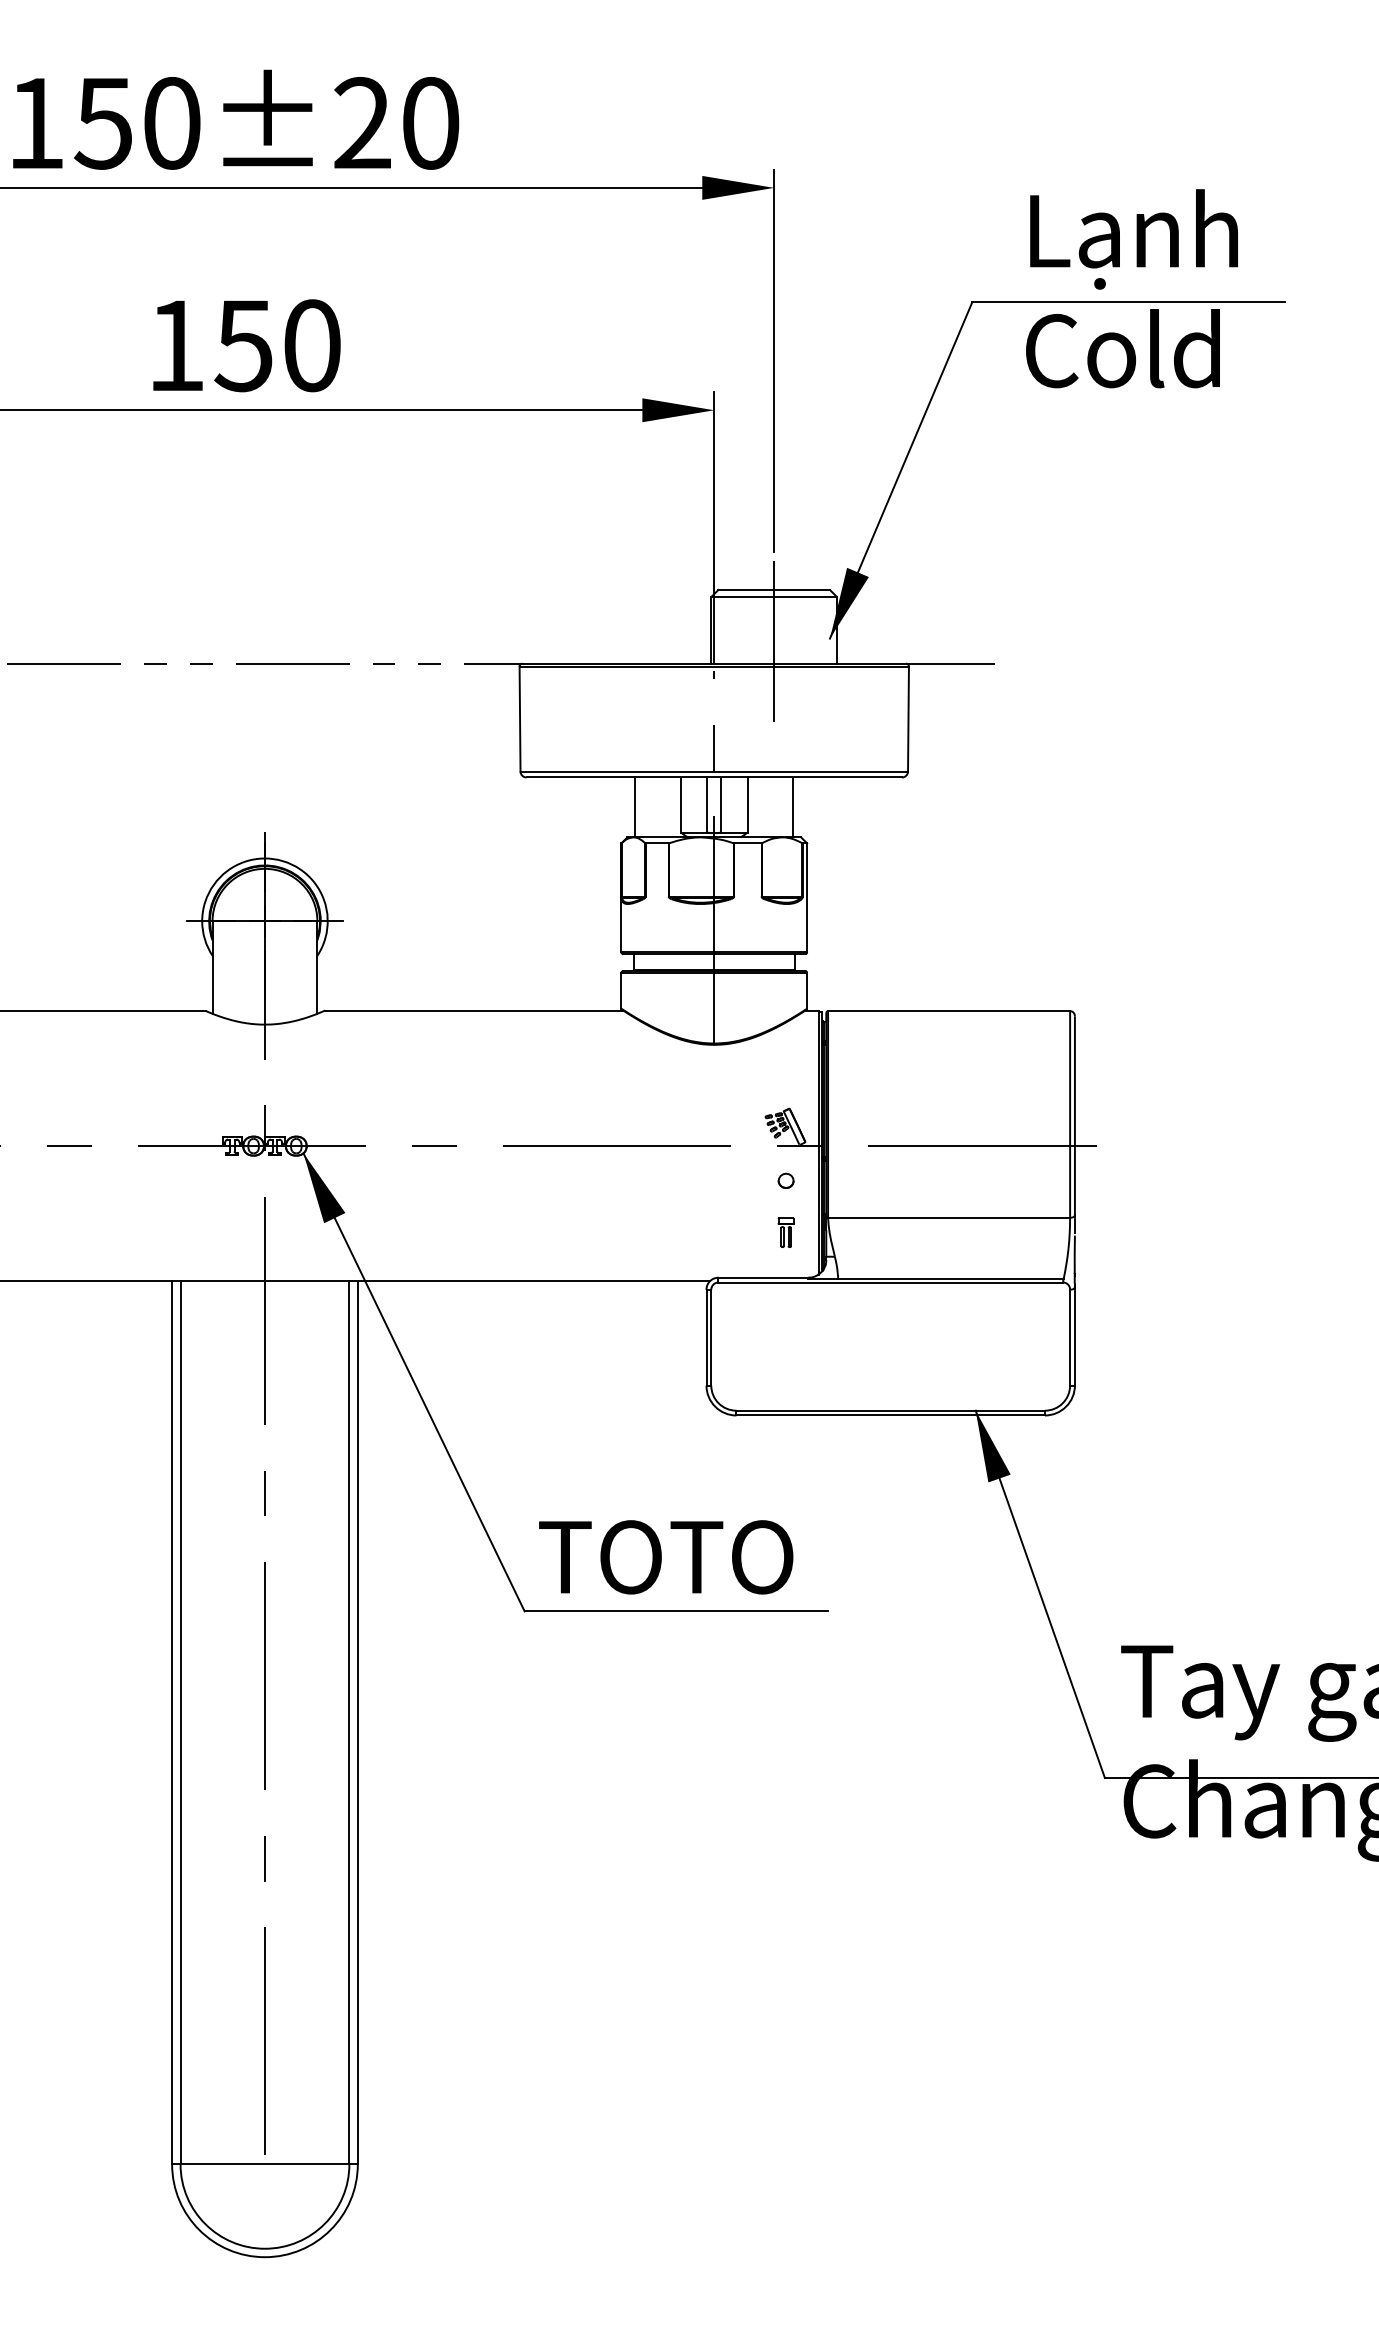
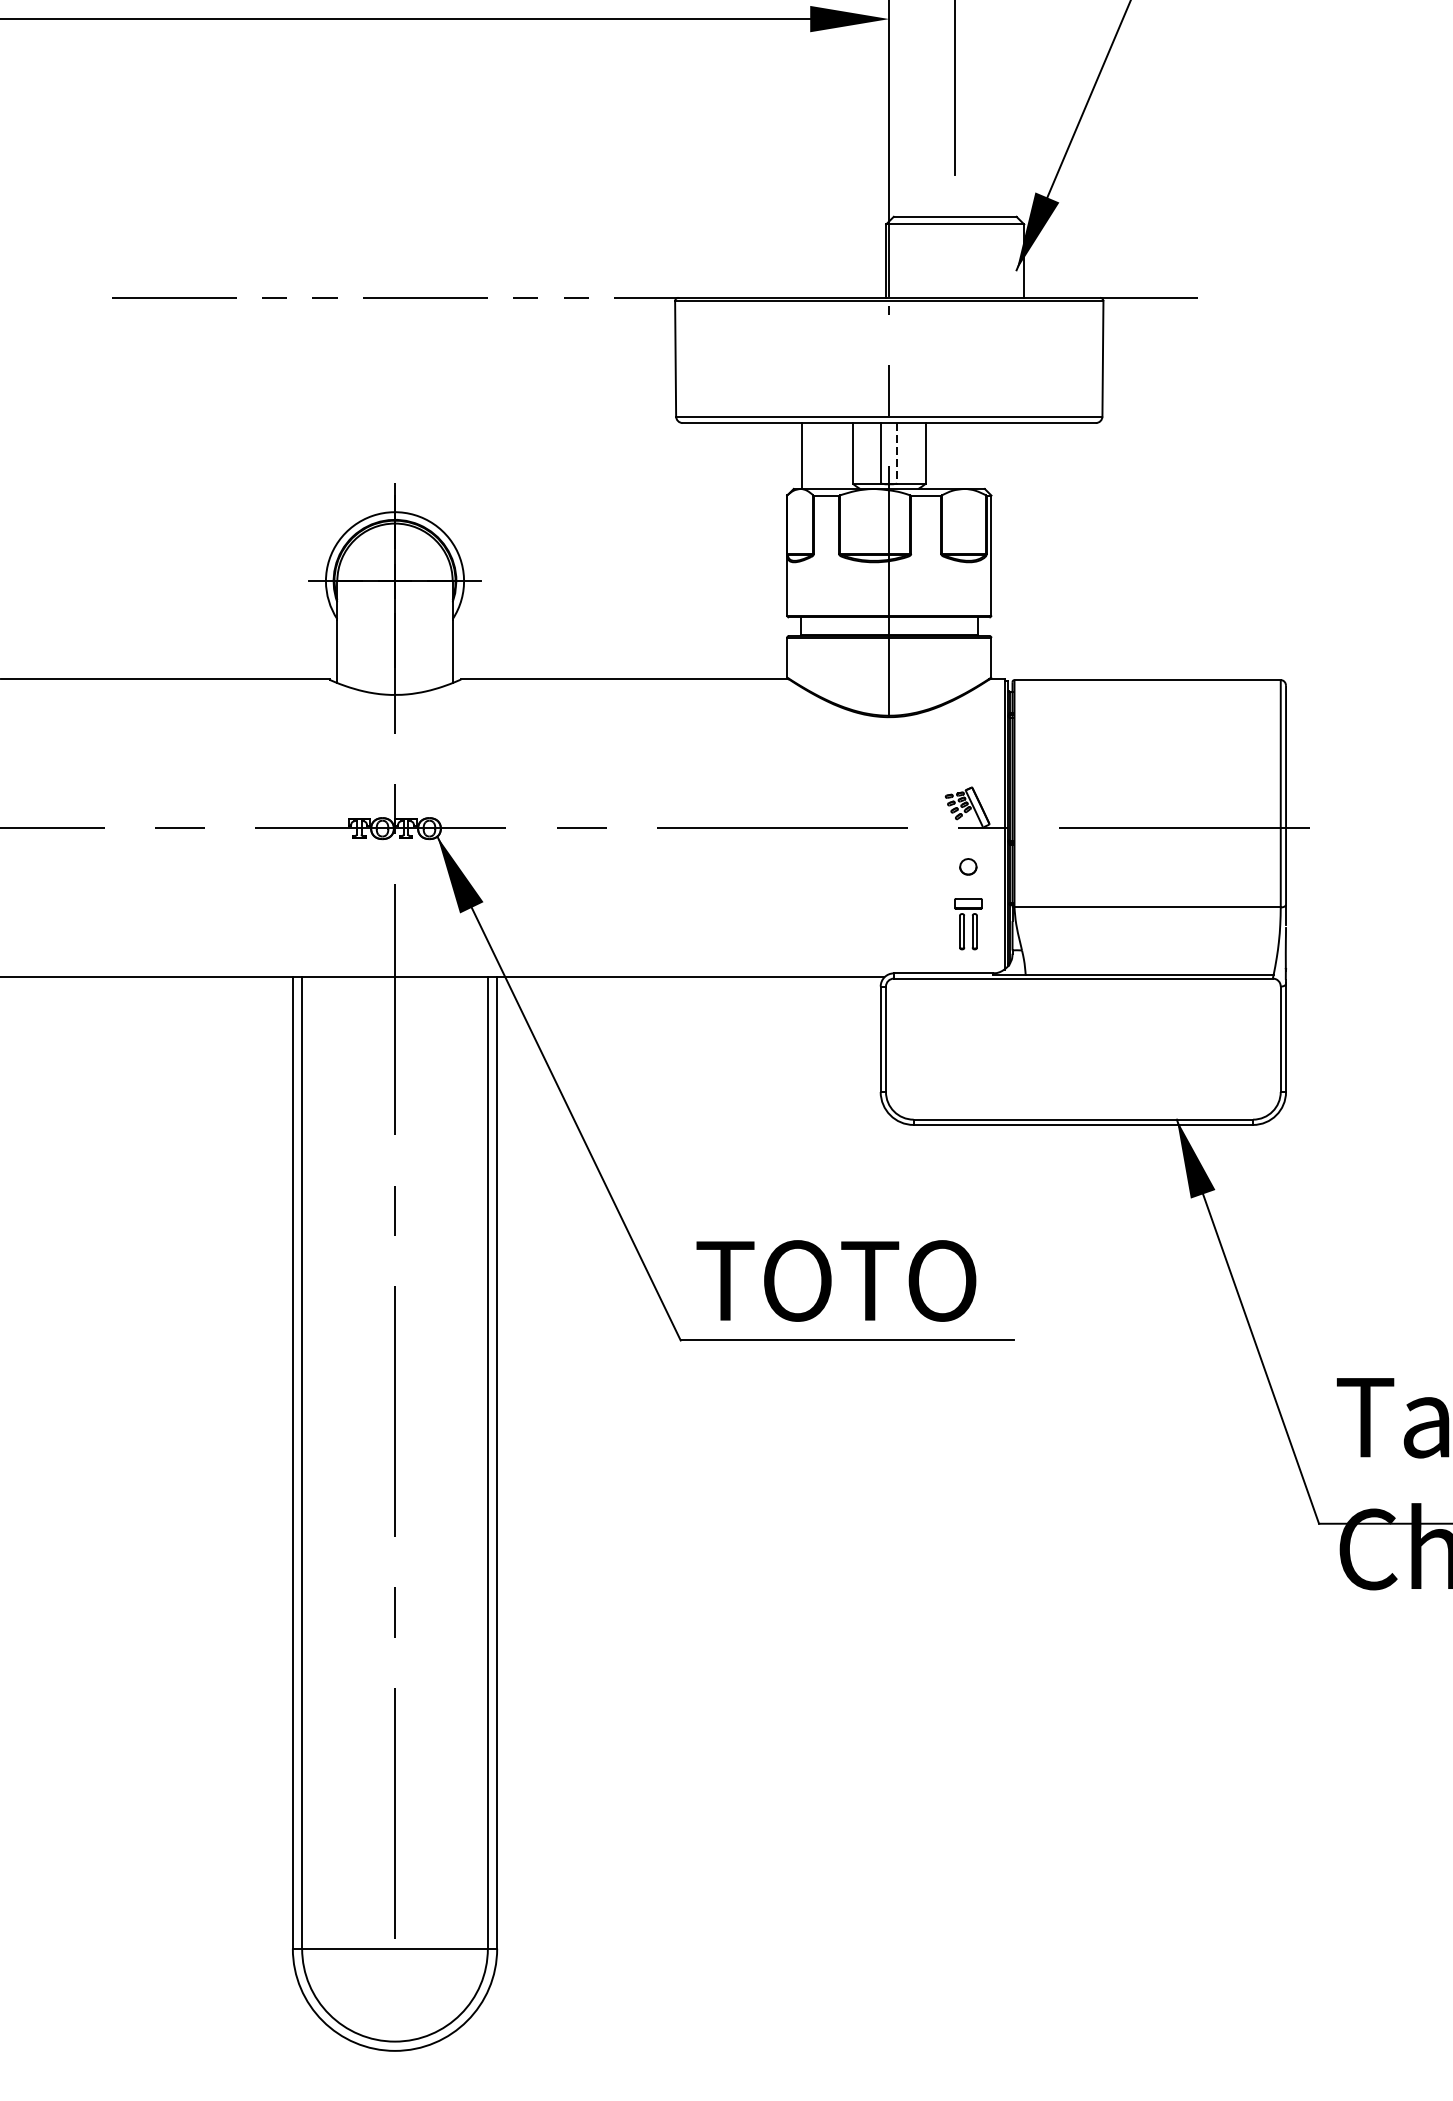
line: (774, 641) -> (955, 273), removed
line: (721, 805) -> (897, 453), solid -> dashed
line: (793, 807) -> (976, 456), removed
part: (785, 1232) -> (967, 923), size x1.6

